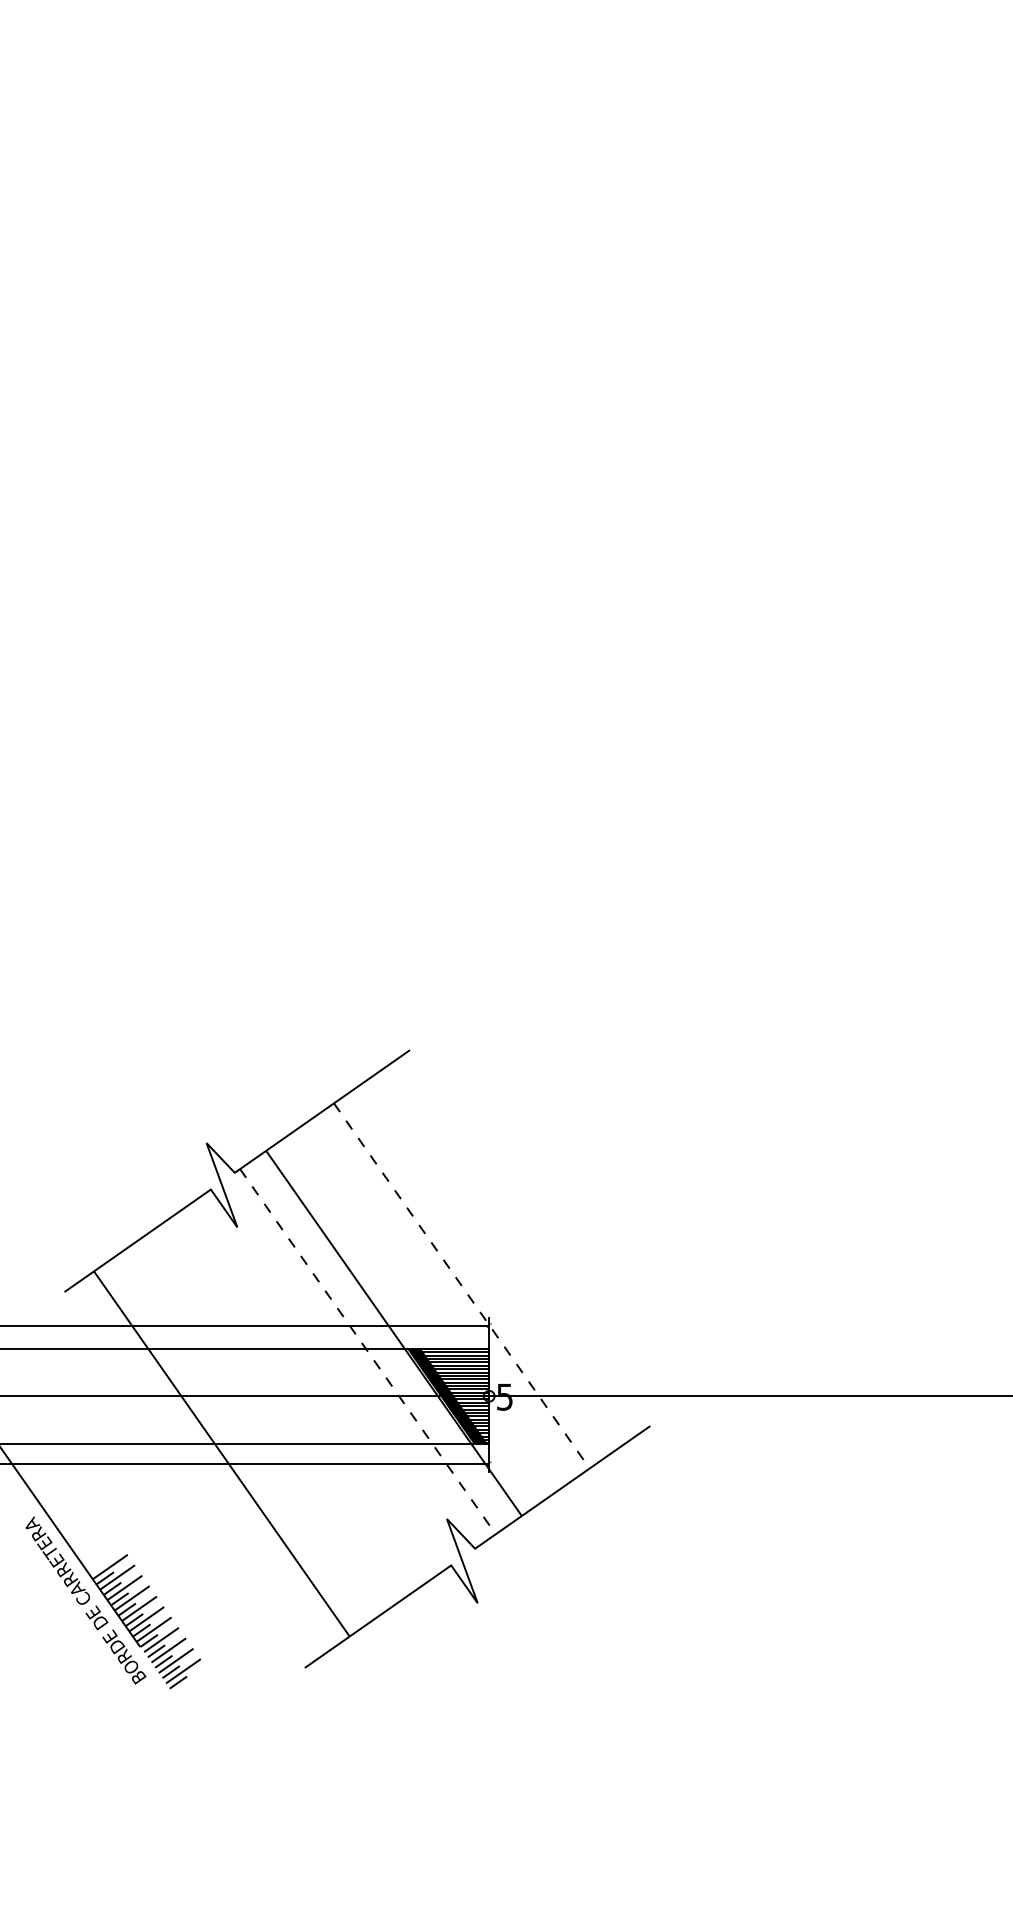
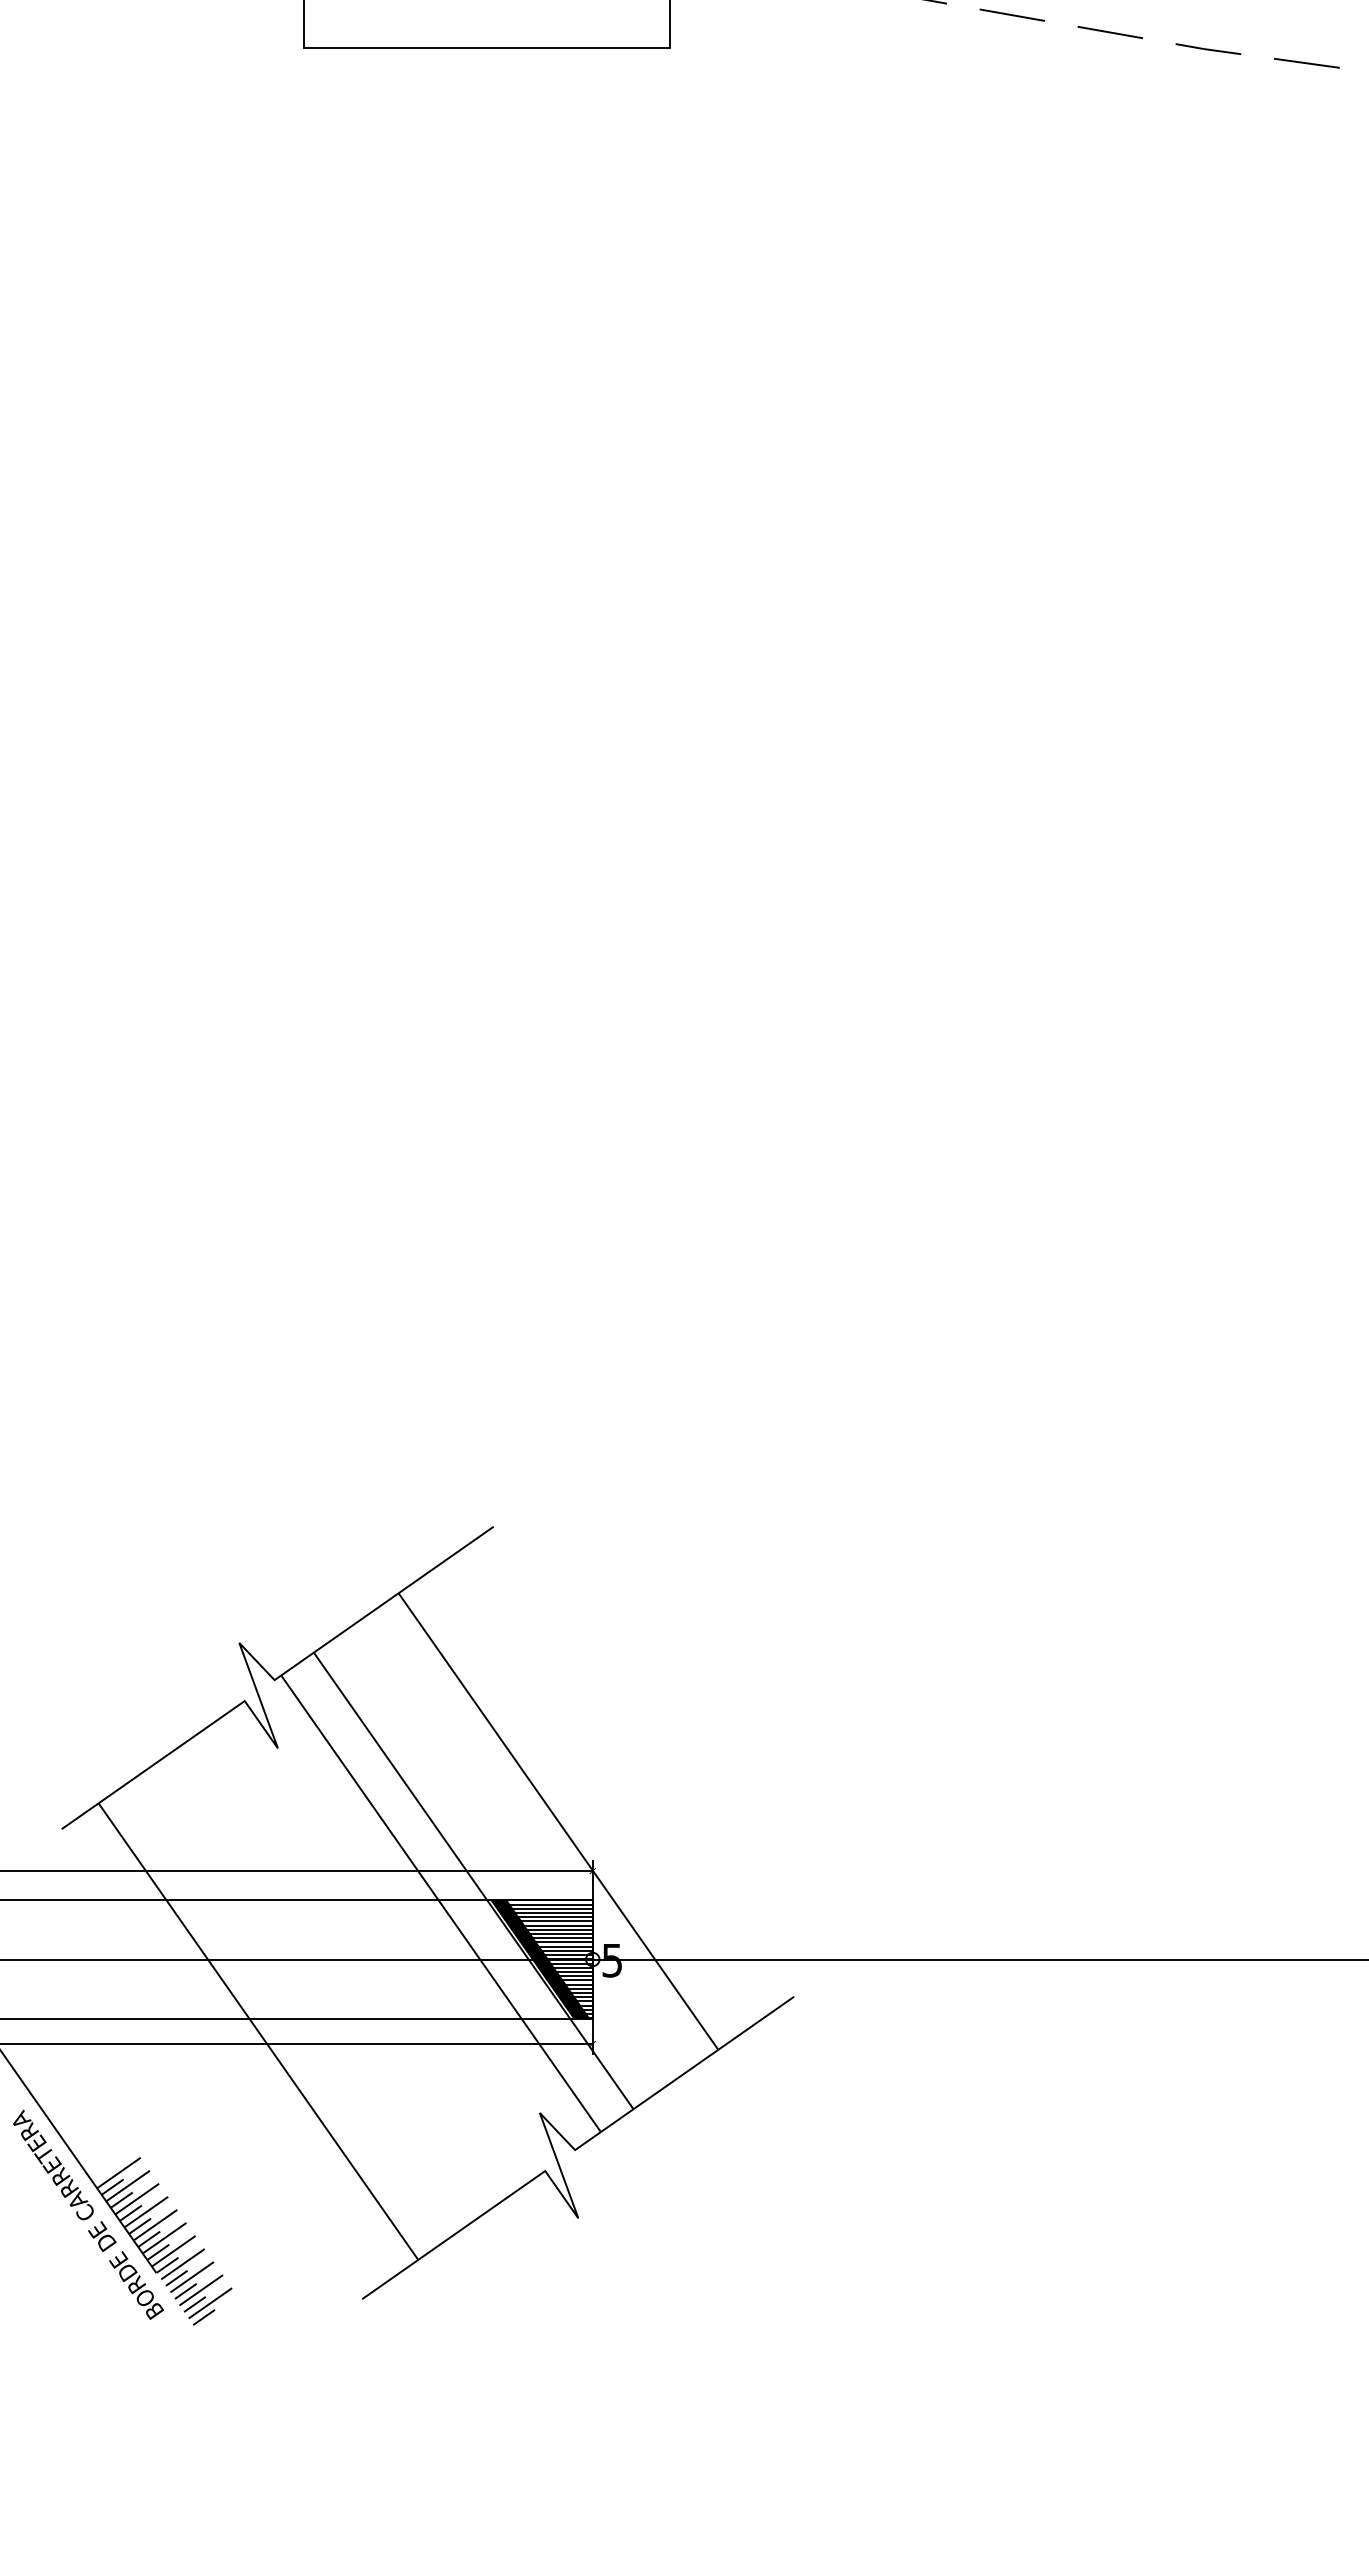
line: (461, 1285) -> (558, 1821), dashed -> solid
line: (368, 1351) -> (441, 1903), dashed -> solid

